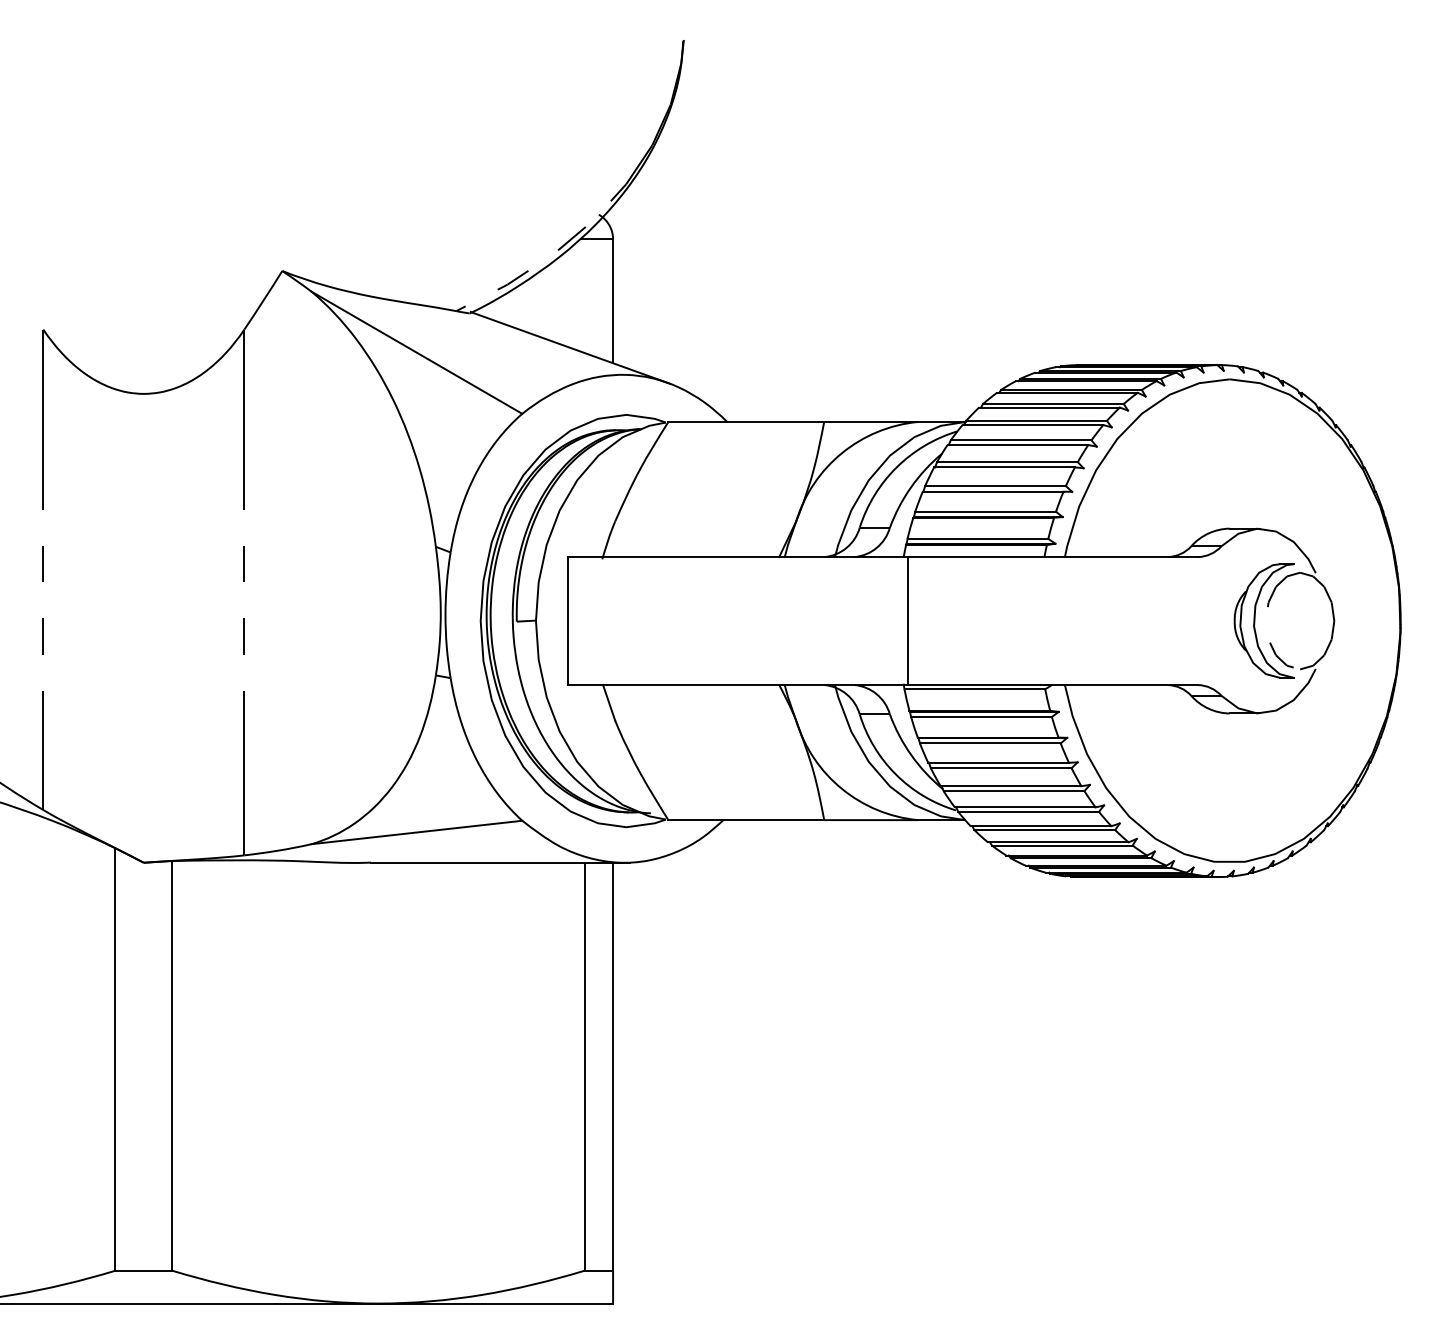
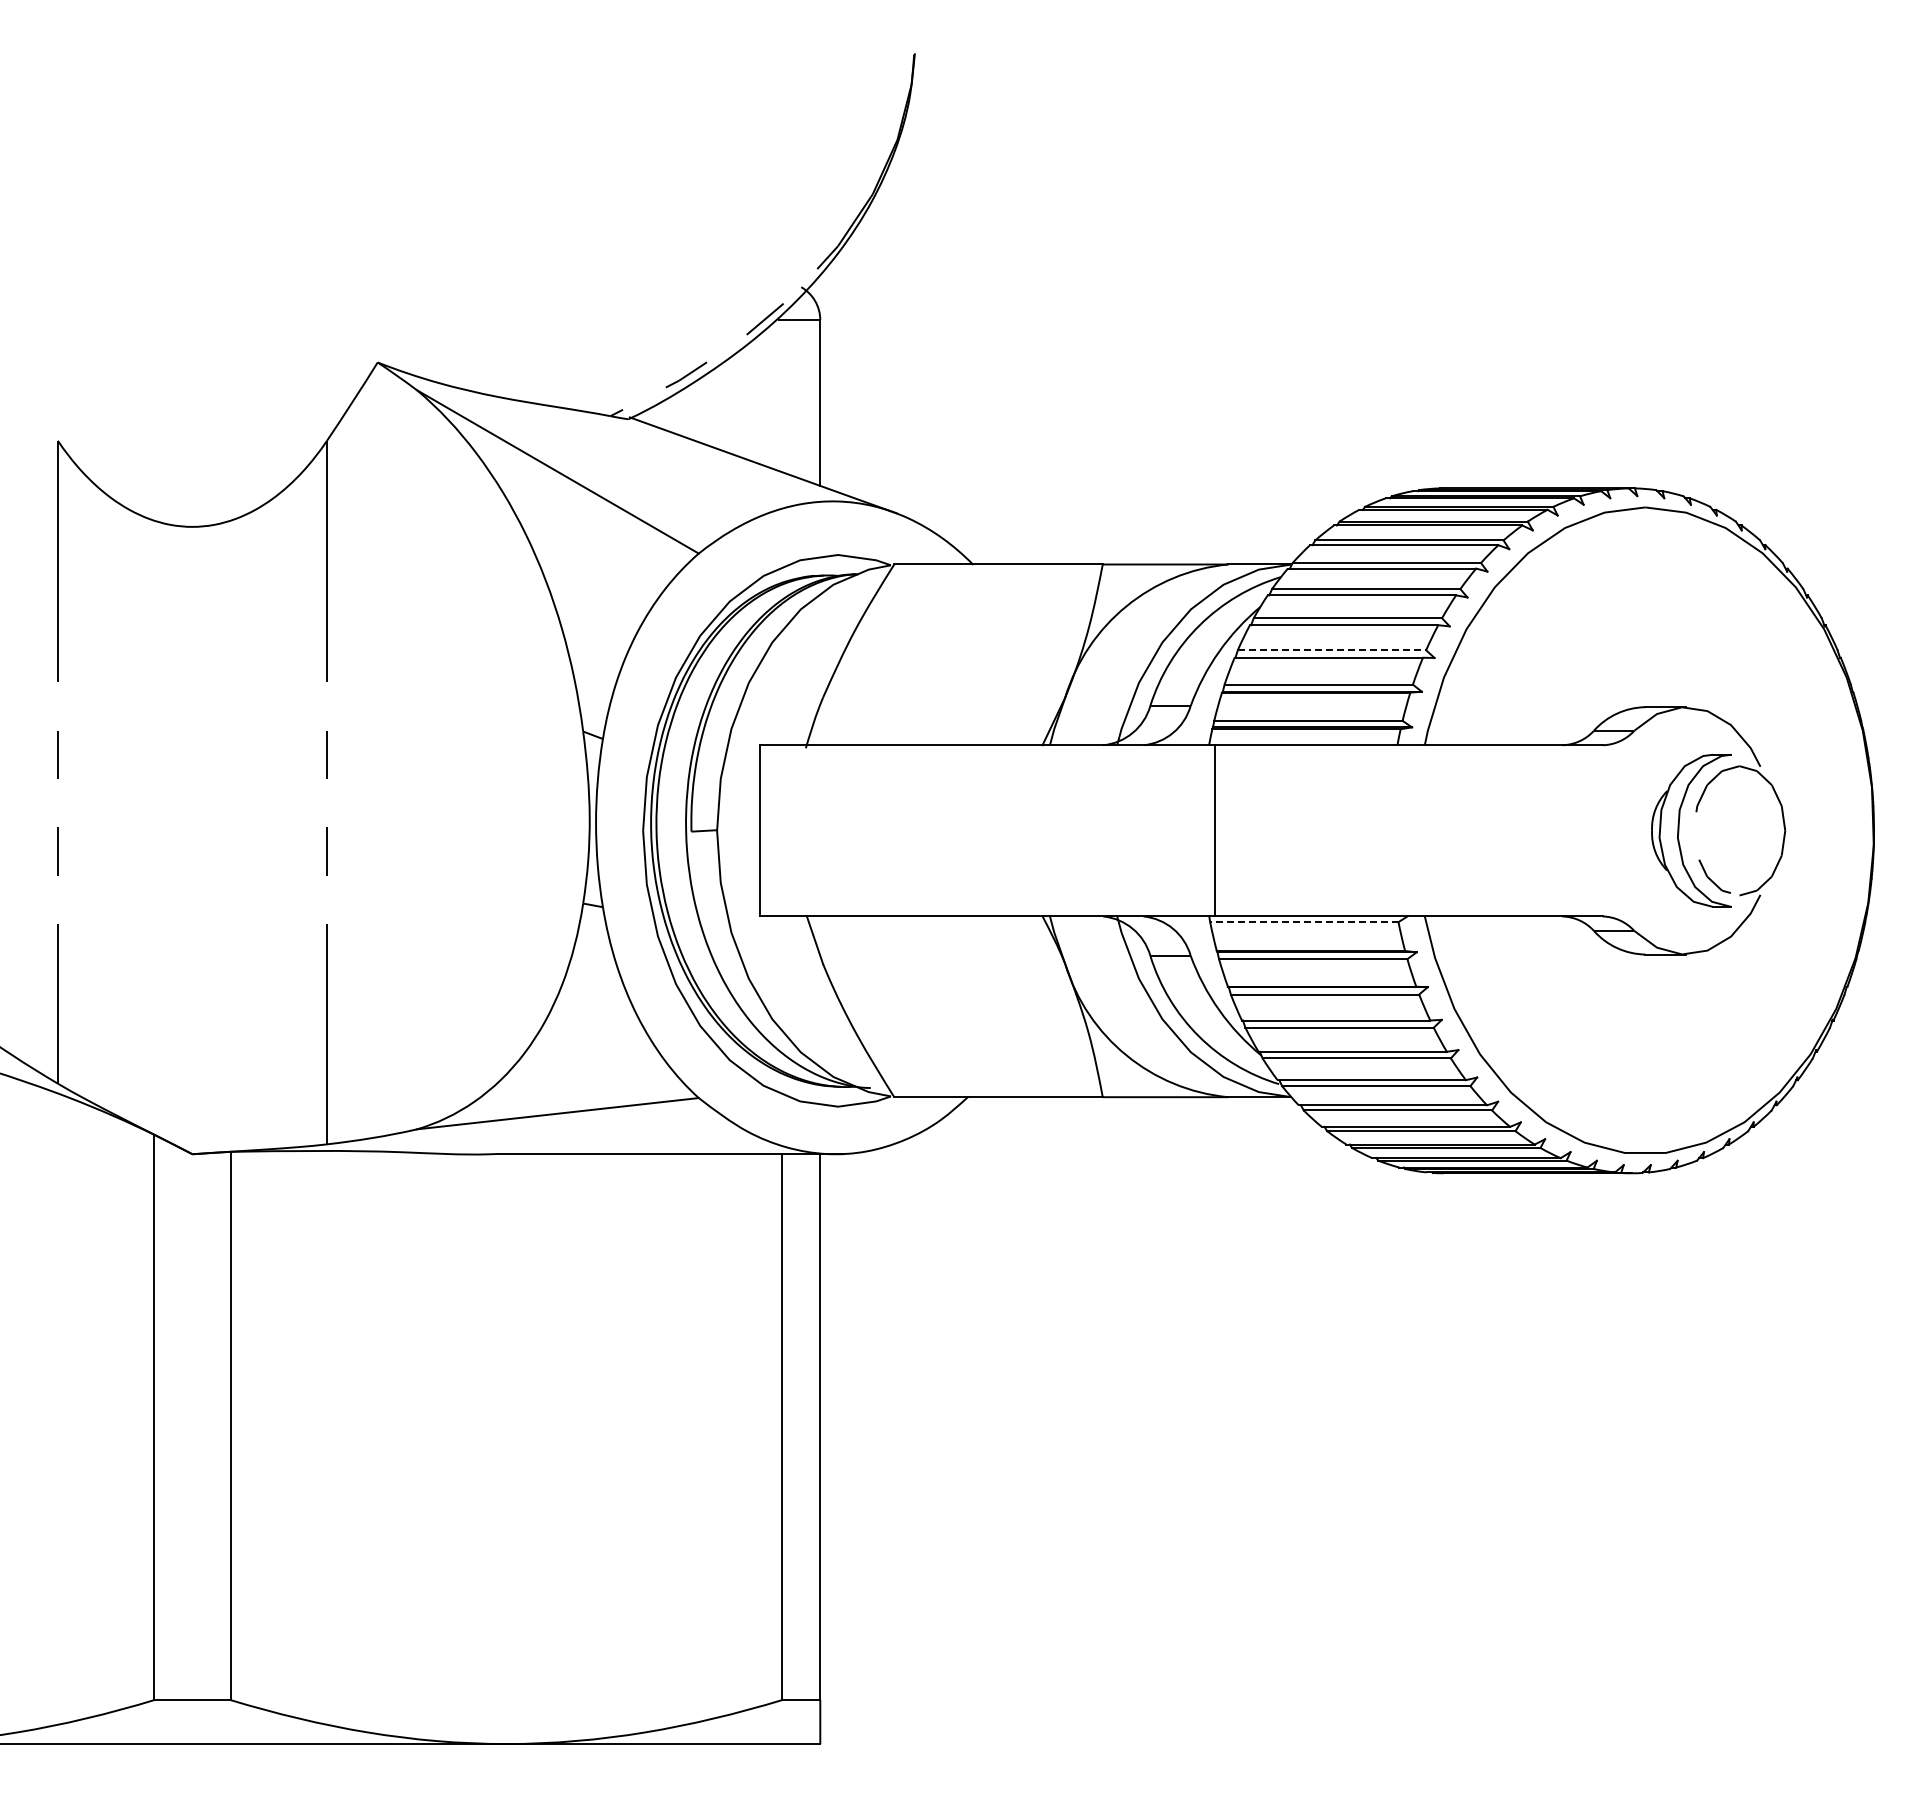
line: (995, 486) -> (1332, 650), solid -> dashed
line: (974, 689) -> (1303, 922), solid -> dashed

